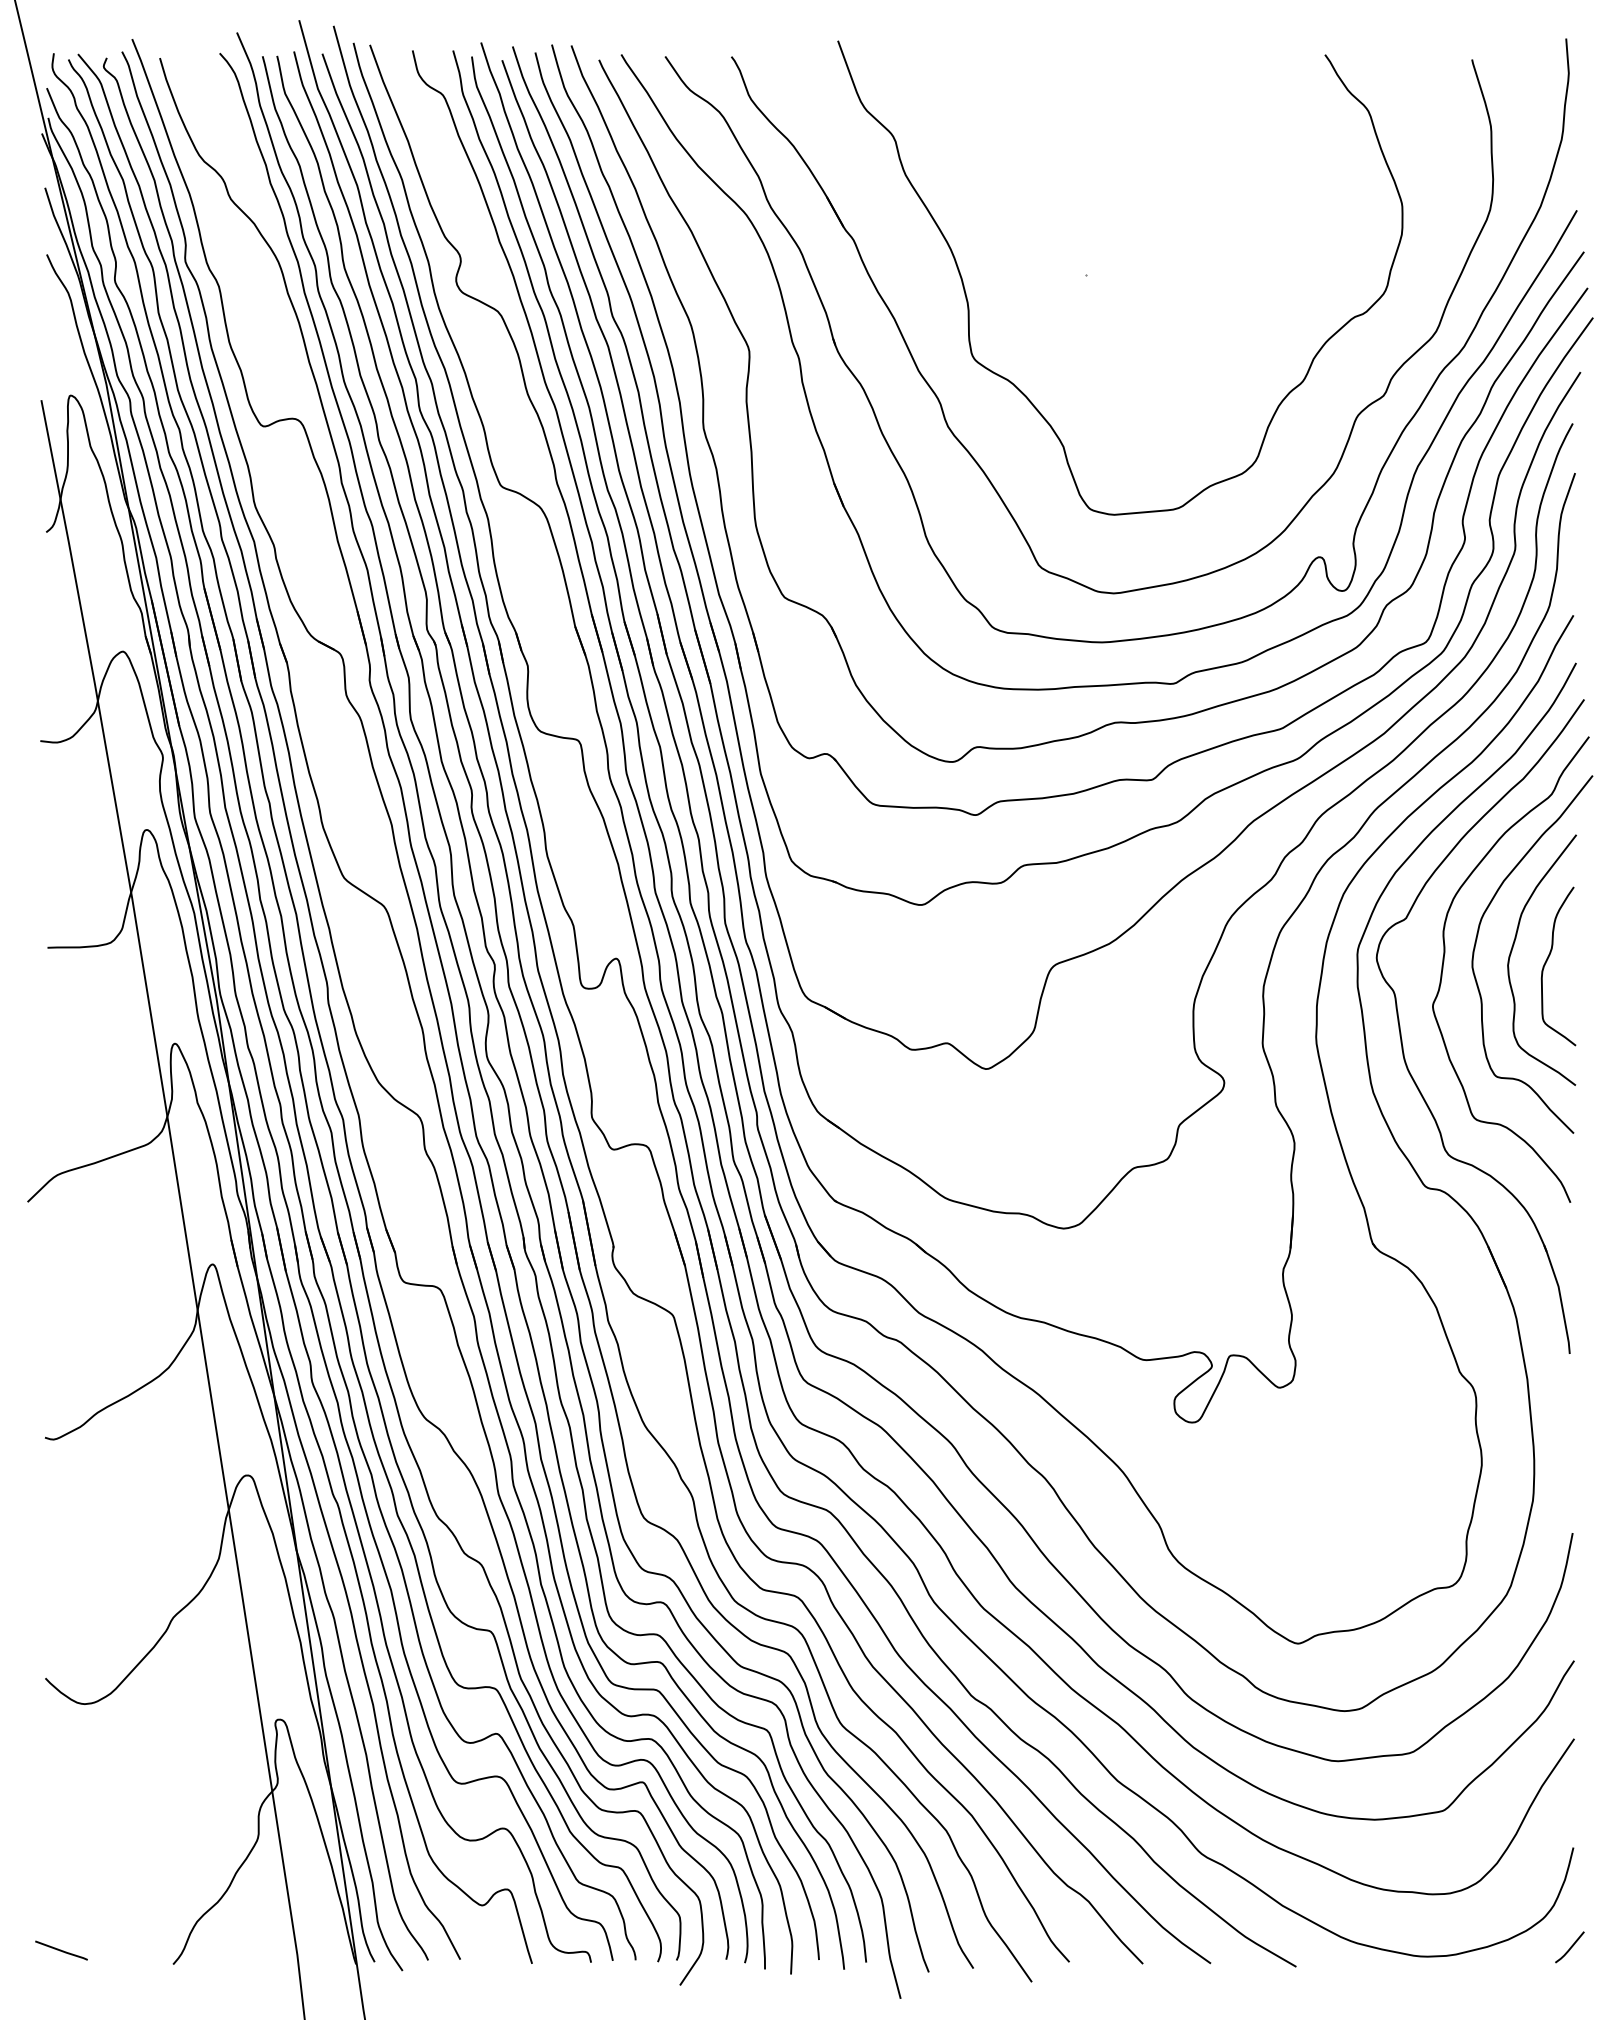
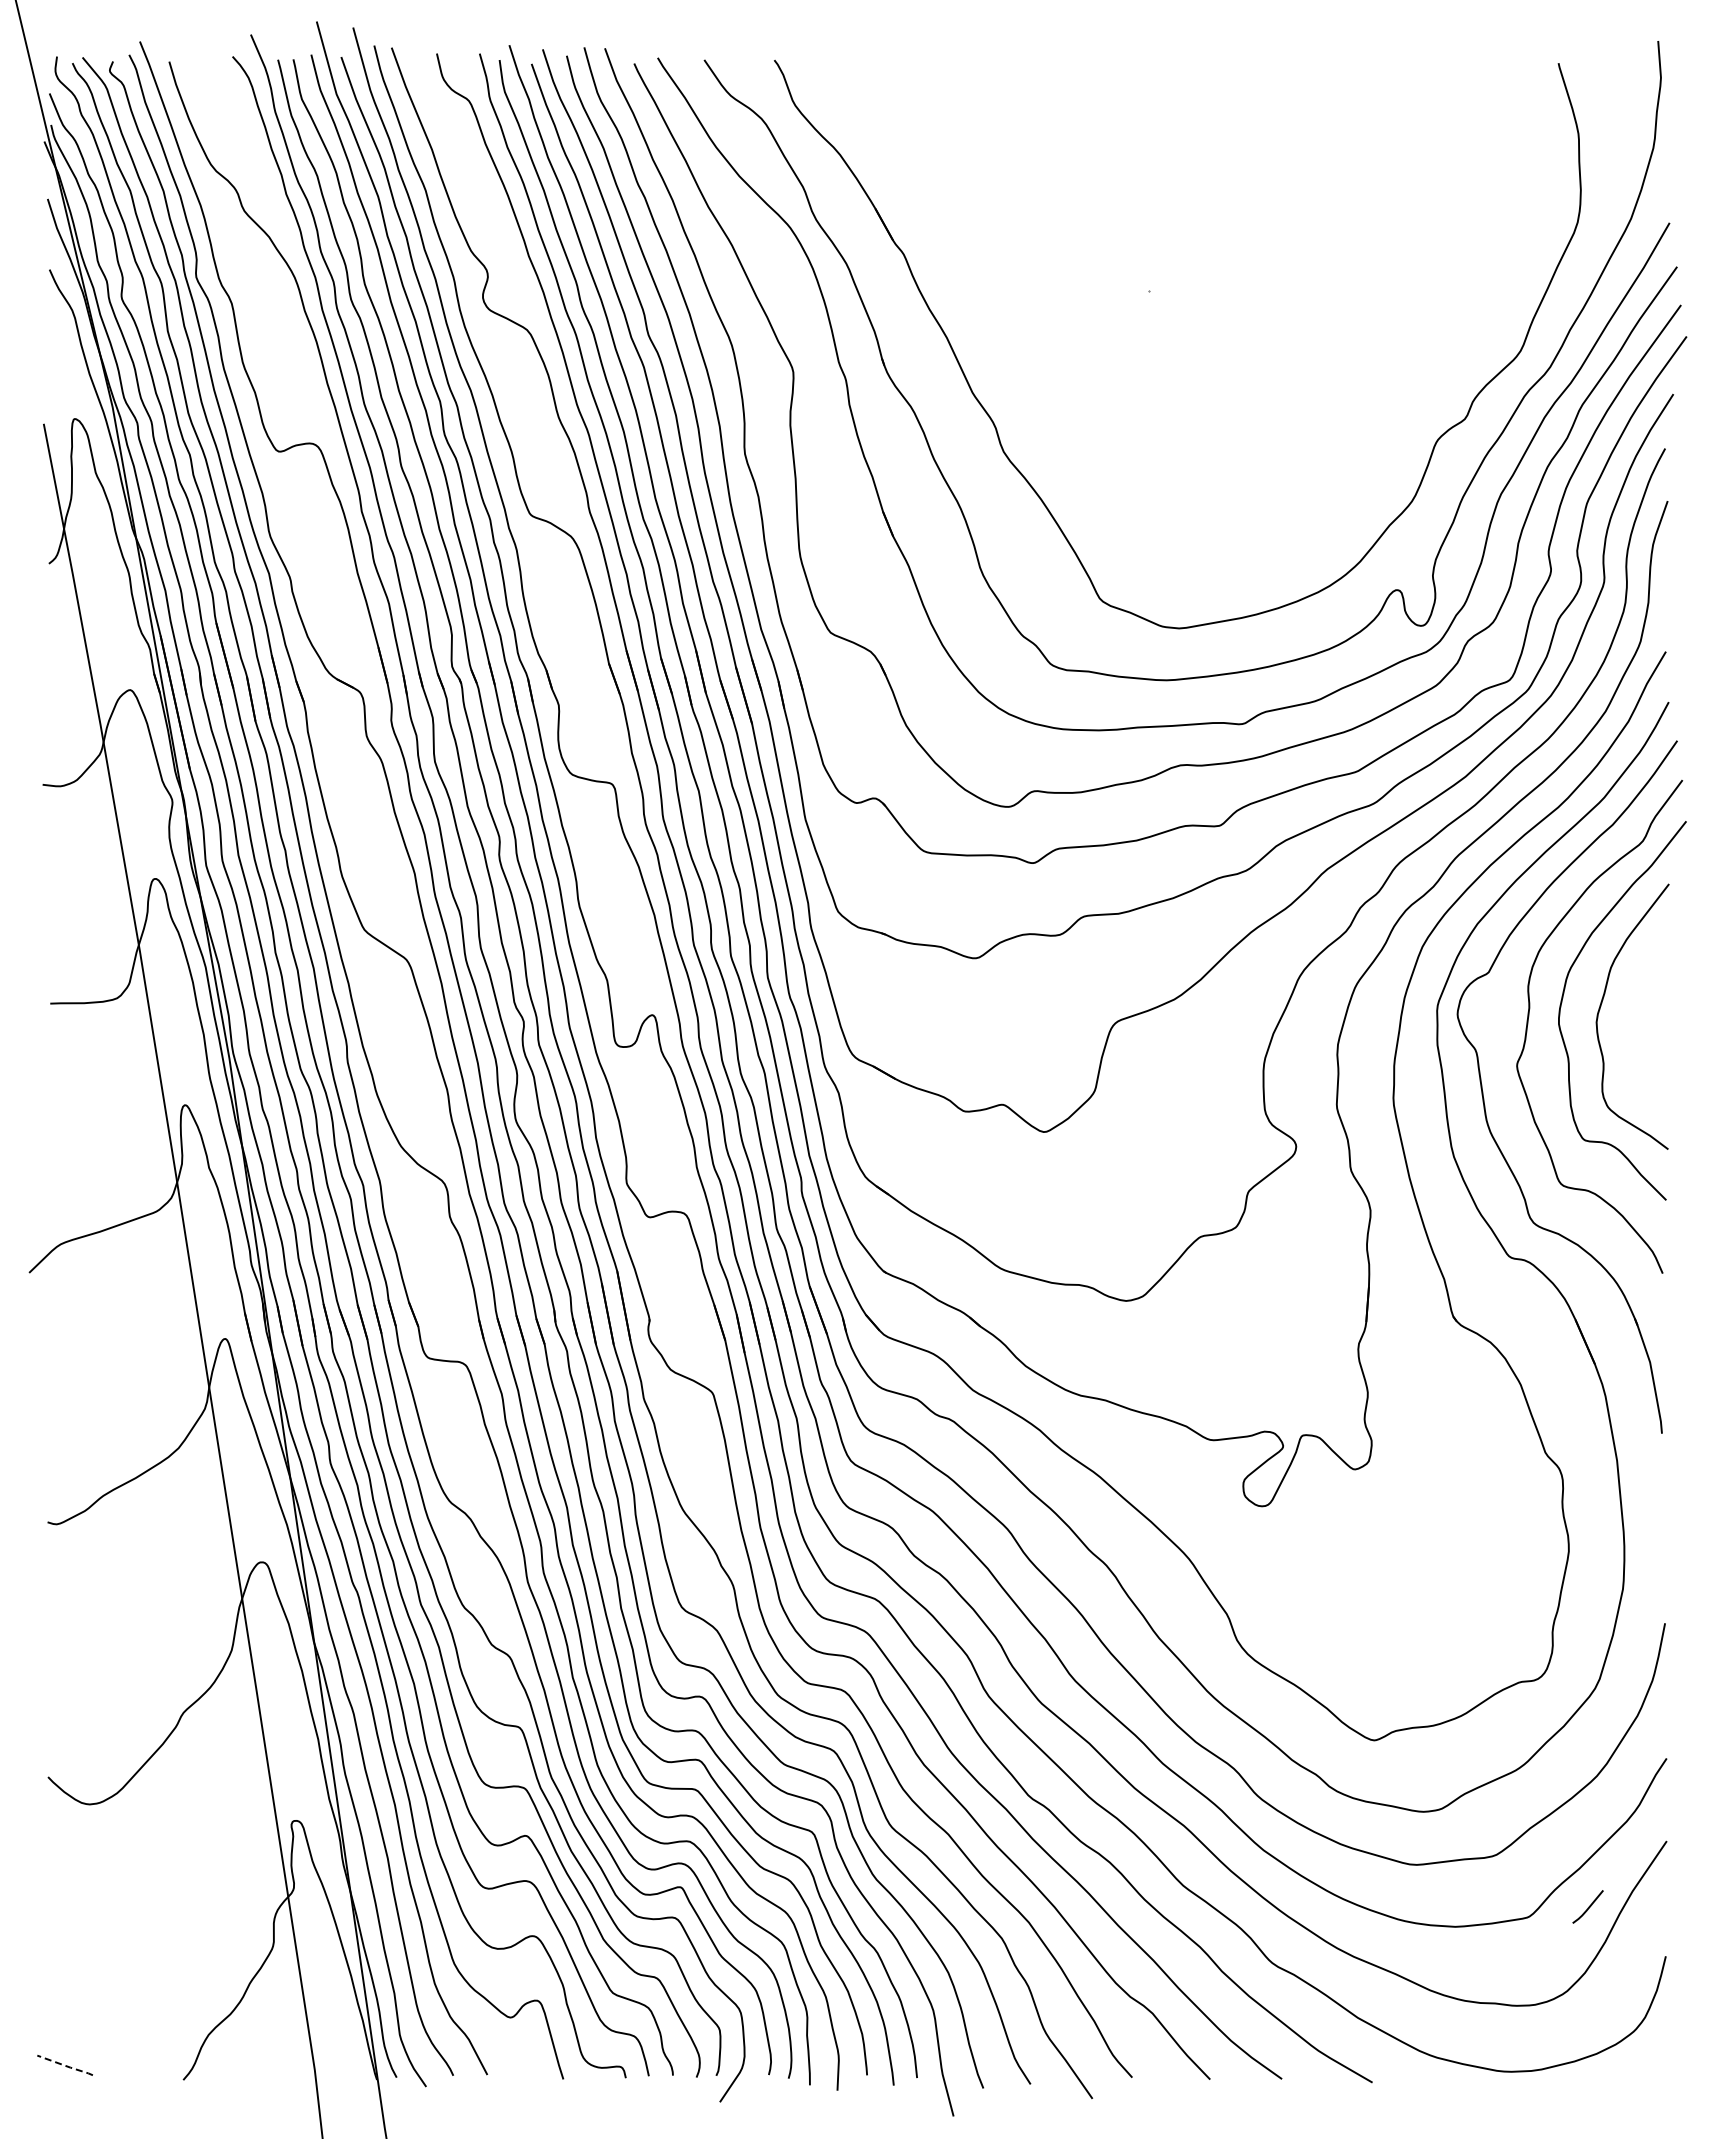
curve: (1013, 383) -> (1073, 406), removed
curve: (1547, 960) -> (1638, 1017), removed
line: (1570, 1946) -> (1588, 1906), moved
line: (61, 1951) -> (65, 2066), solid -> dashed

